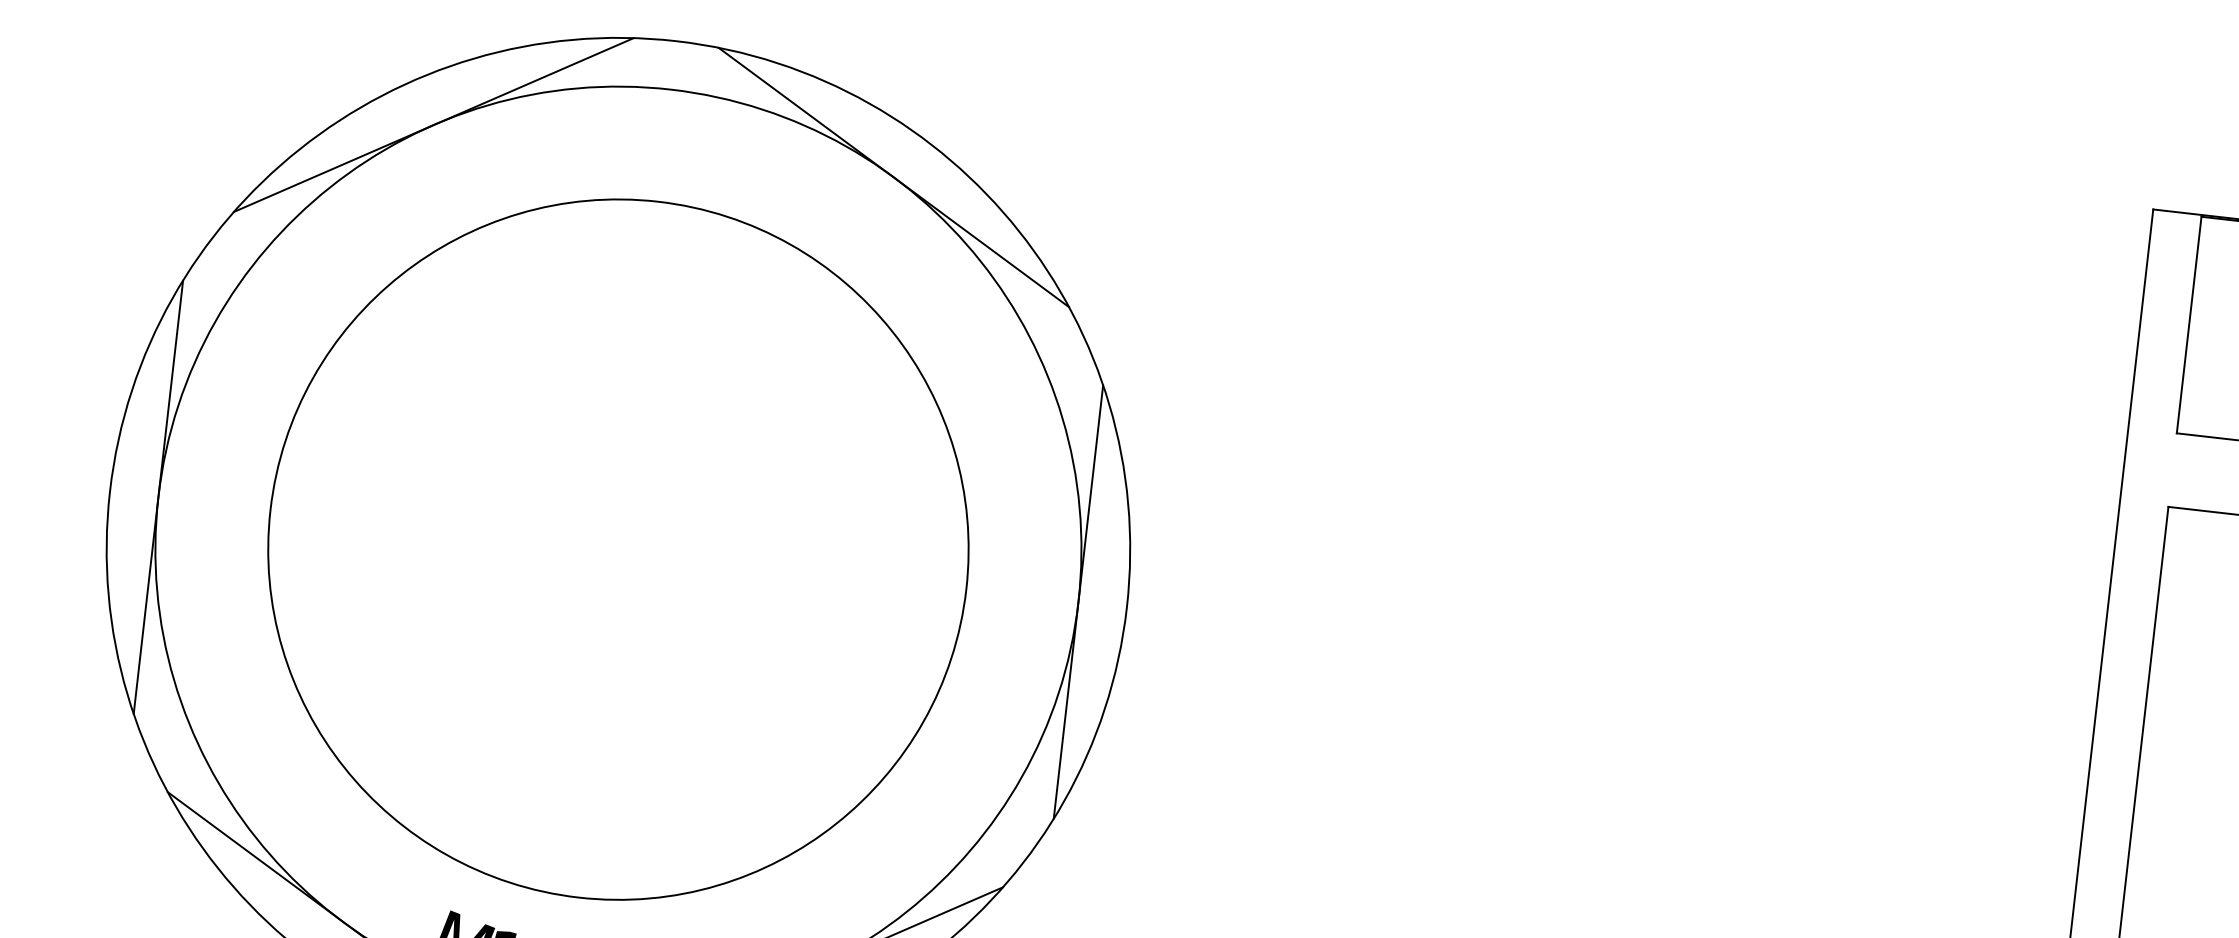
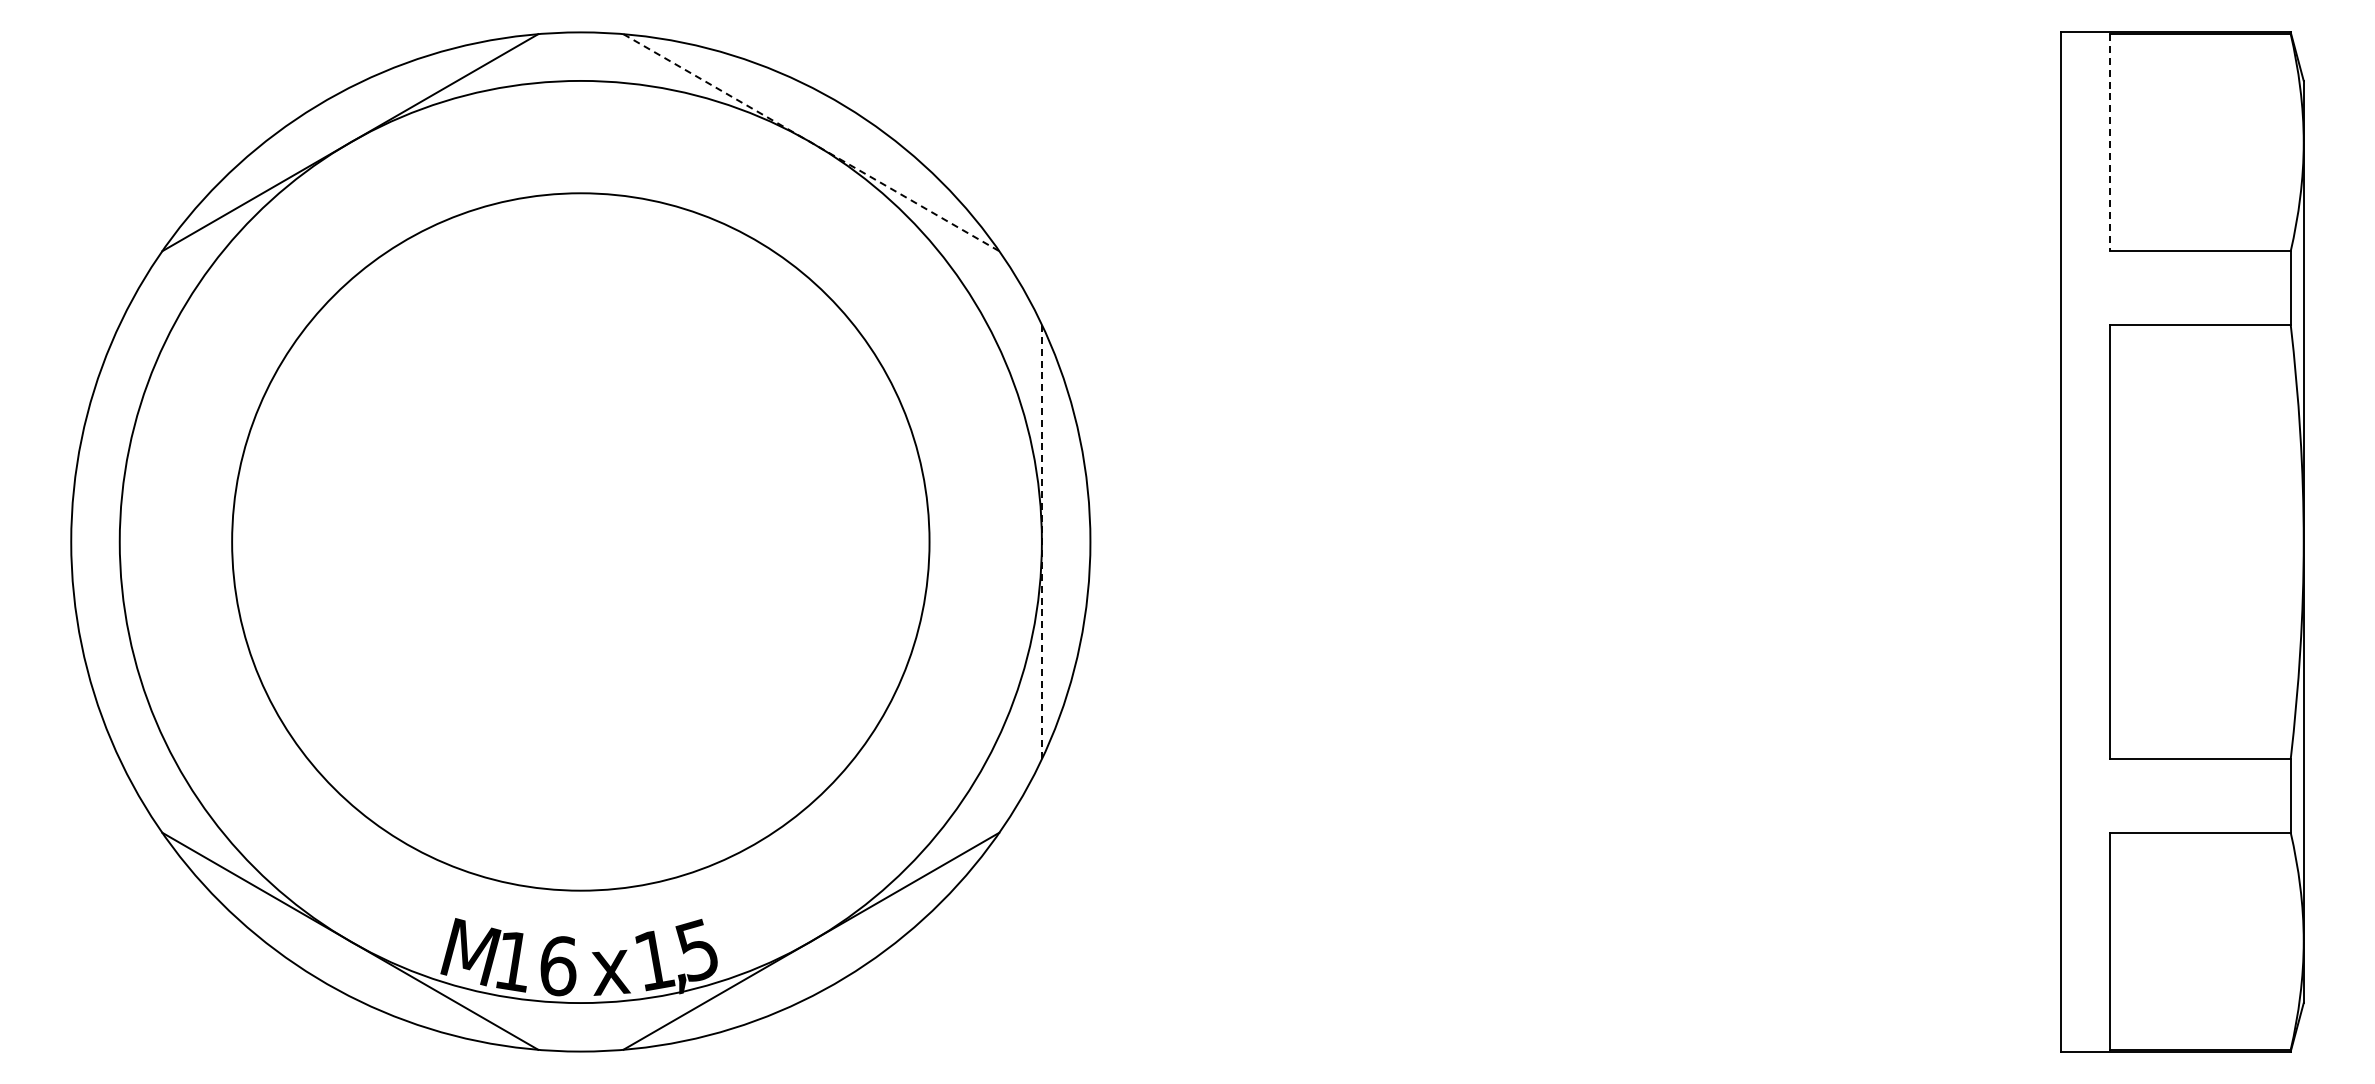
line: (893, 177) -> (811, 142), solid -> dashed
line: (2189, 324) -> (2109, 142), solid -> dashed
line: (158, 496) -> (119, 541), removed
line: (1078, 602) -> (1041, 542), solid -> dashed

